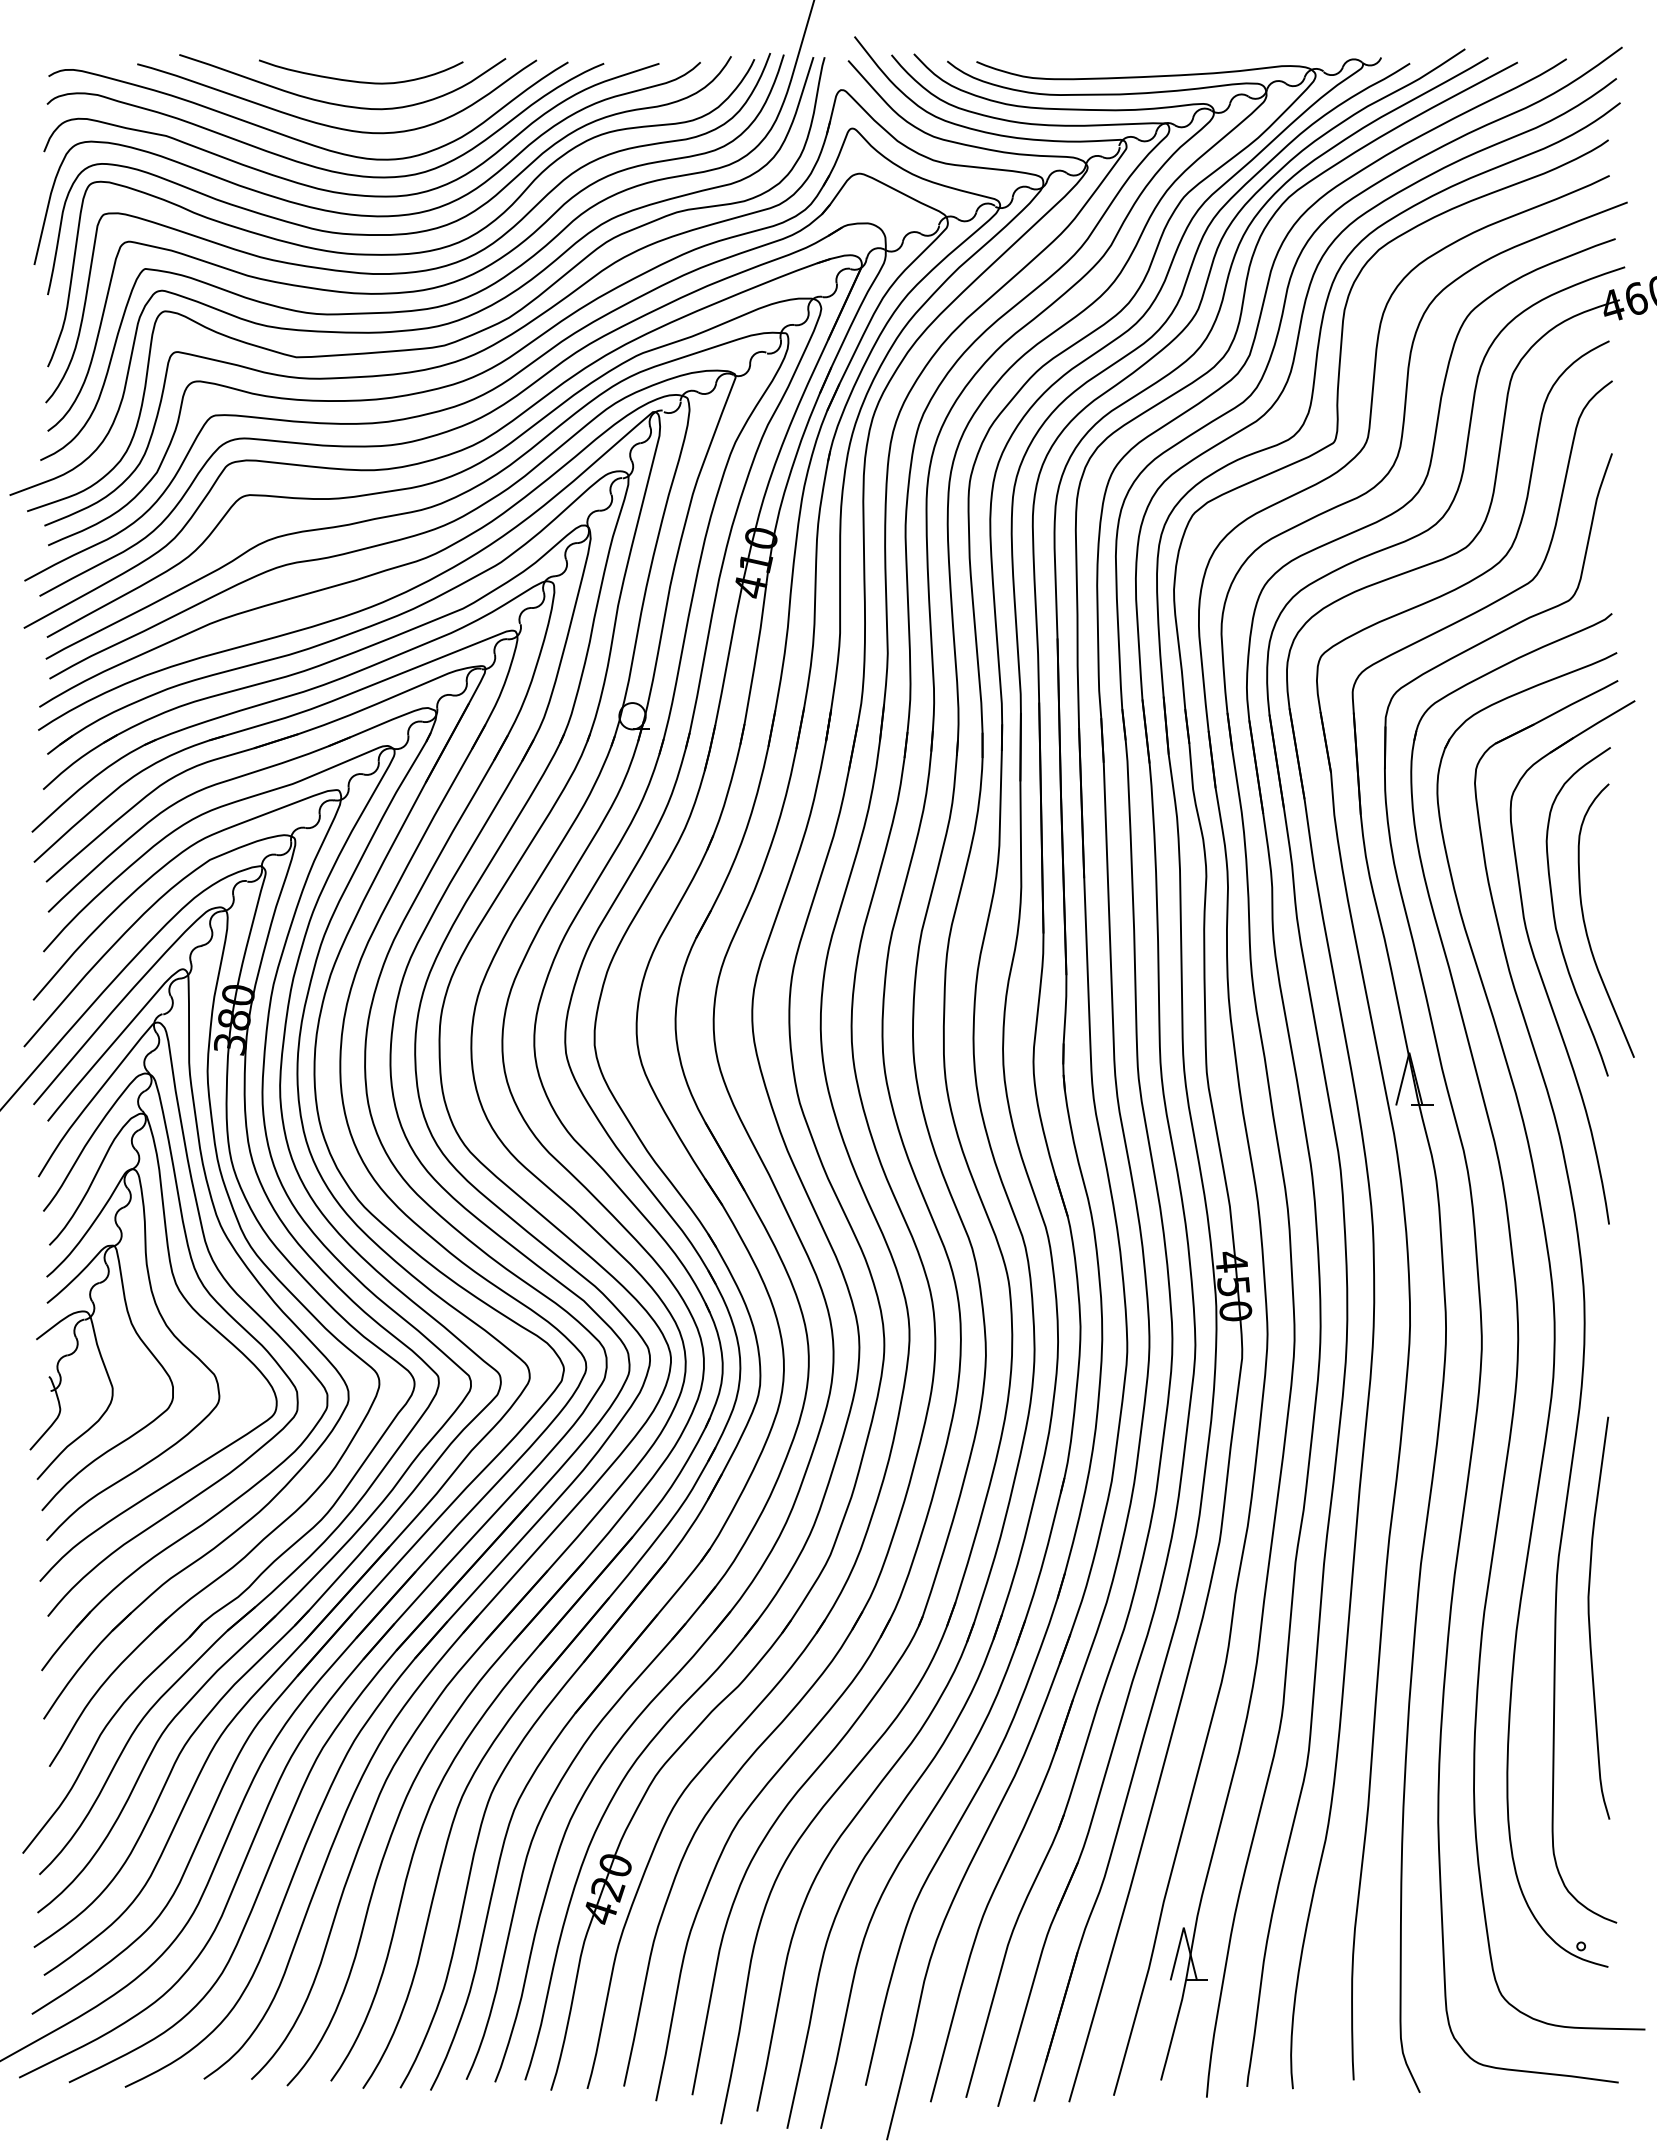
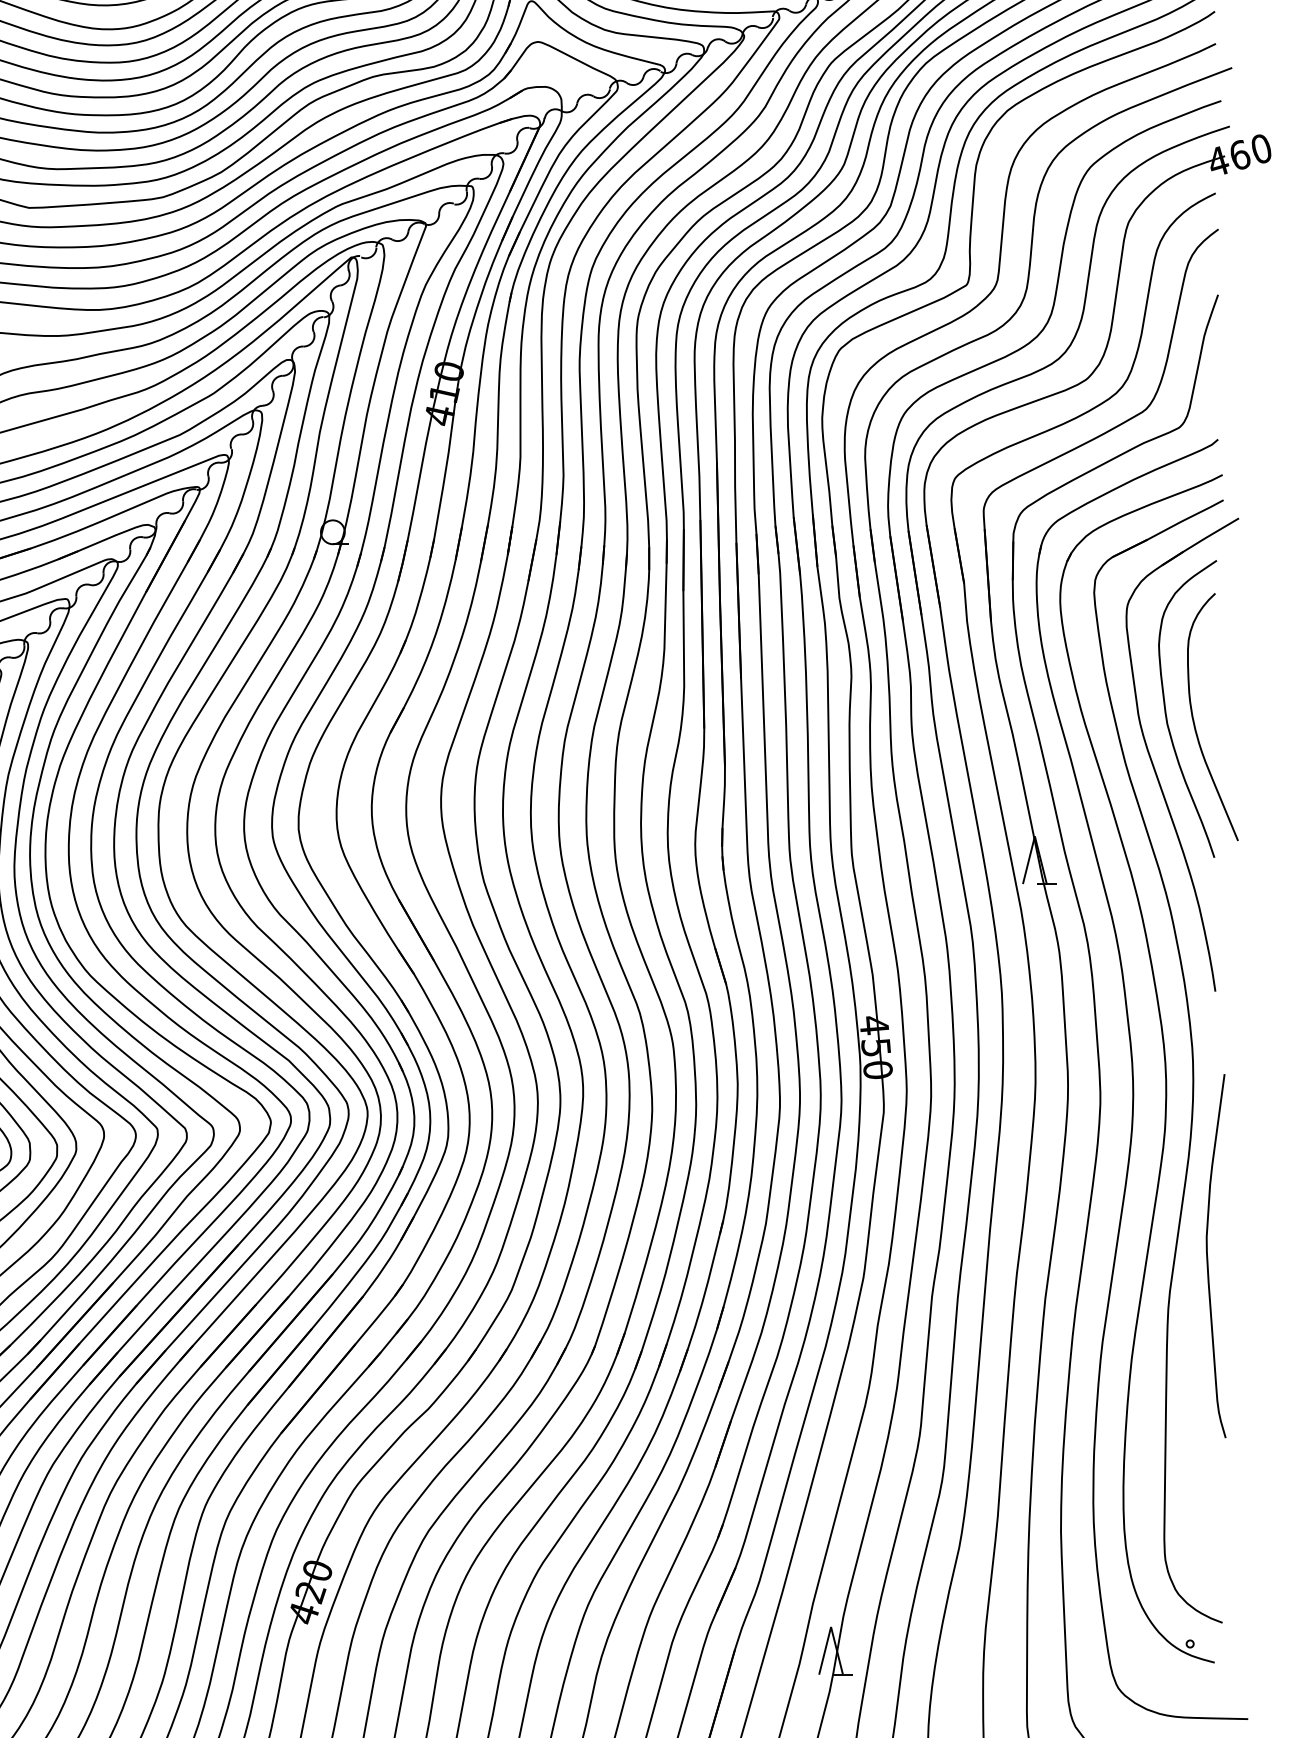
curve: (1589, 1617) -> (1207, 1255), moved

